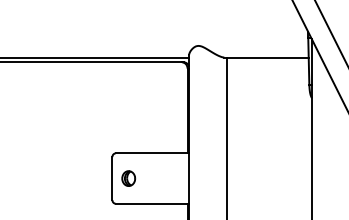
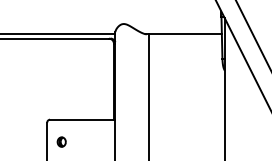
part: (128, 178) -> (61, 142), size x0.71

